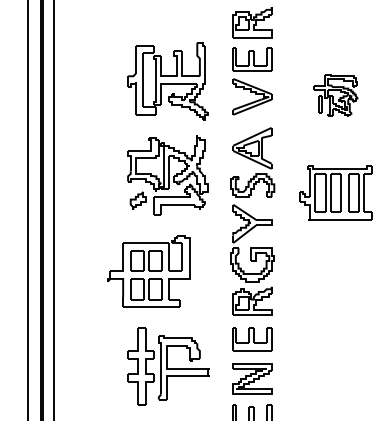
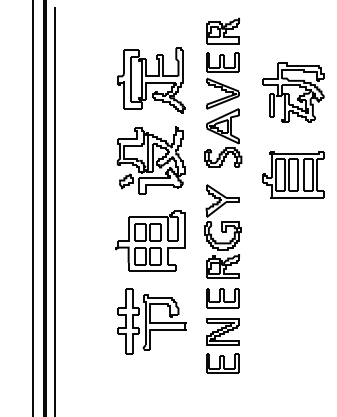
part: (336, 95) -> (293, 92), size x1.67
part: (253, 161) -> (223, 137), moved
part: (149, 270) -> (150, 240), moved

